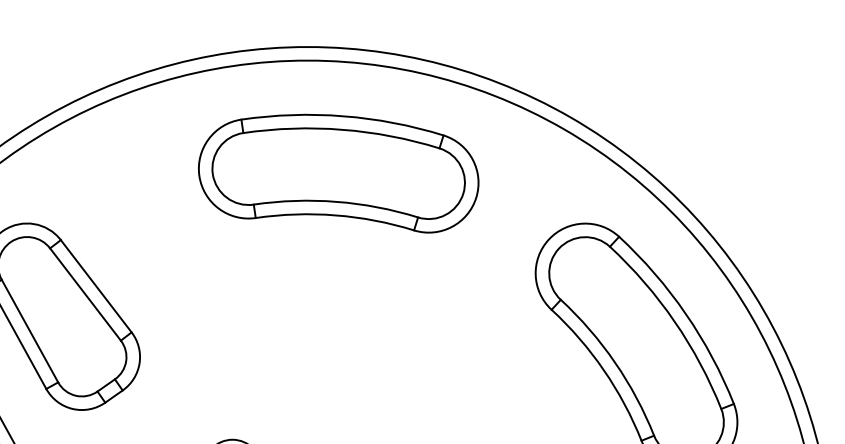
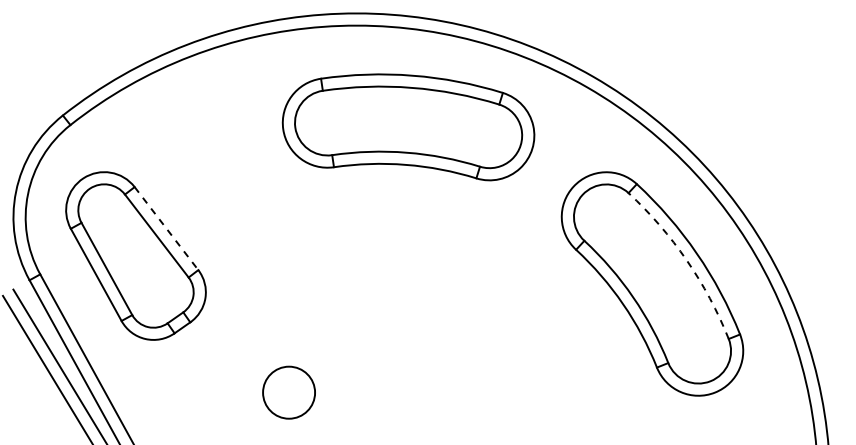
part: (338, 173) -> (408, 127), moved
line: (96, 287) -> (166, 229), solid -> dashed
arc: (674, 321) -> (686, 260), solid -> dashed

